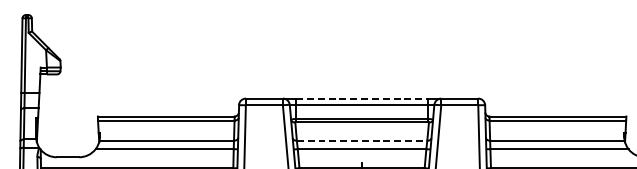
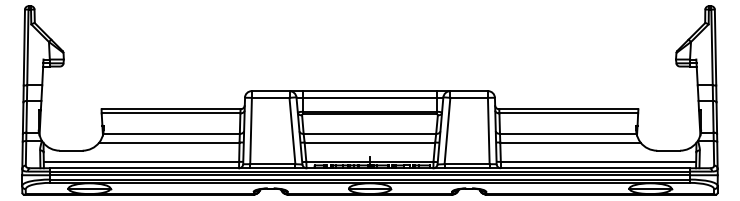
line: (361, 98) -> (369, 91), dashed -> solid
line: (362, 140) -> (370, 133), dashed -> solid

